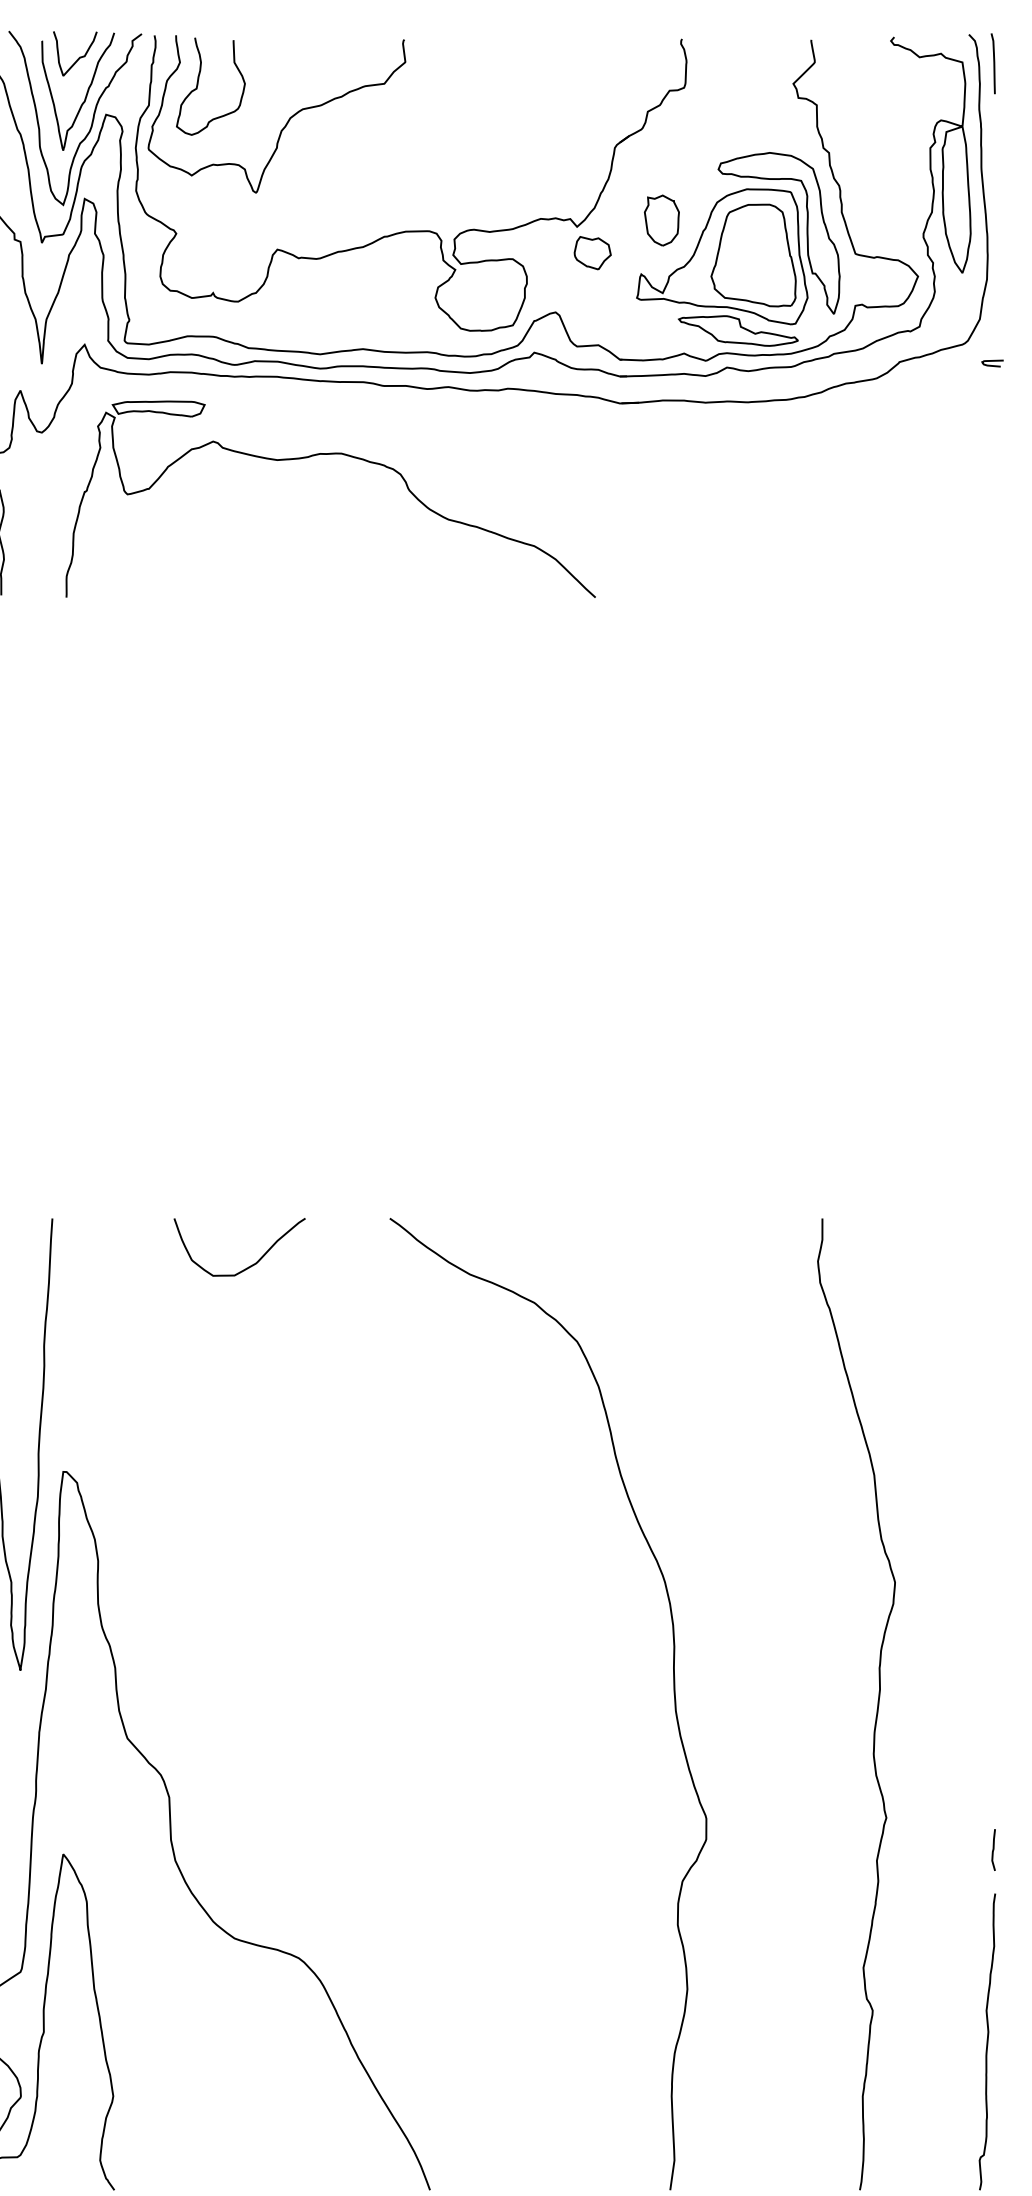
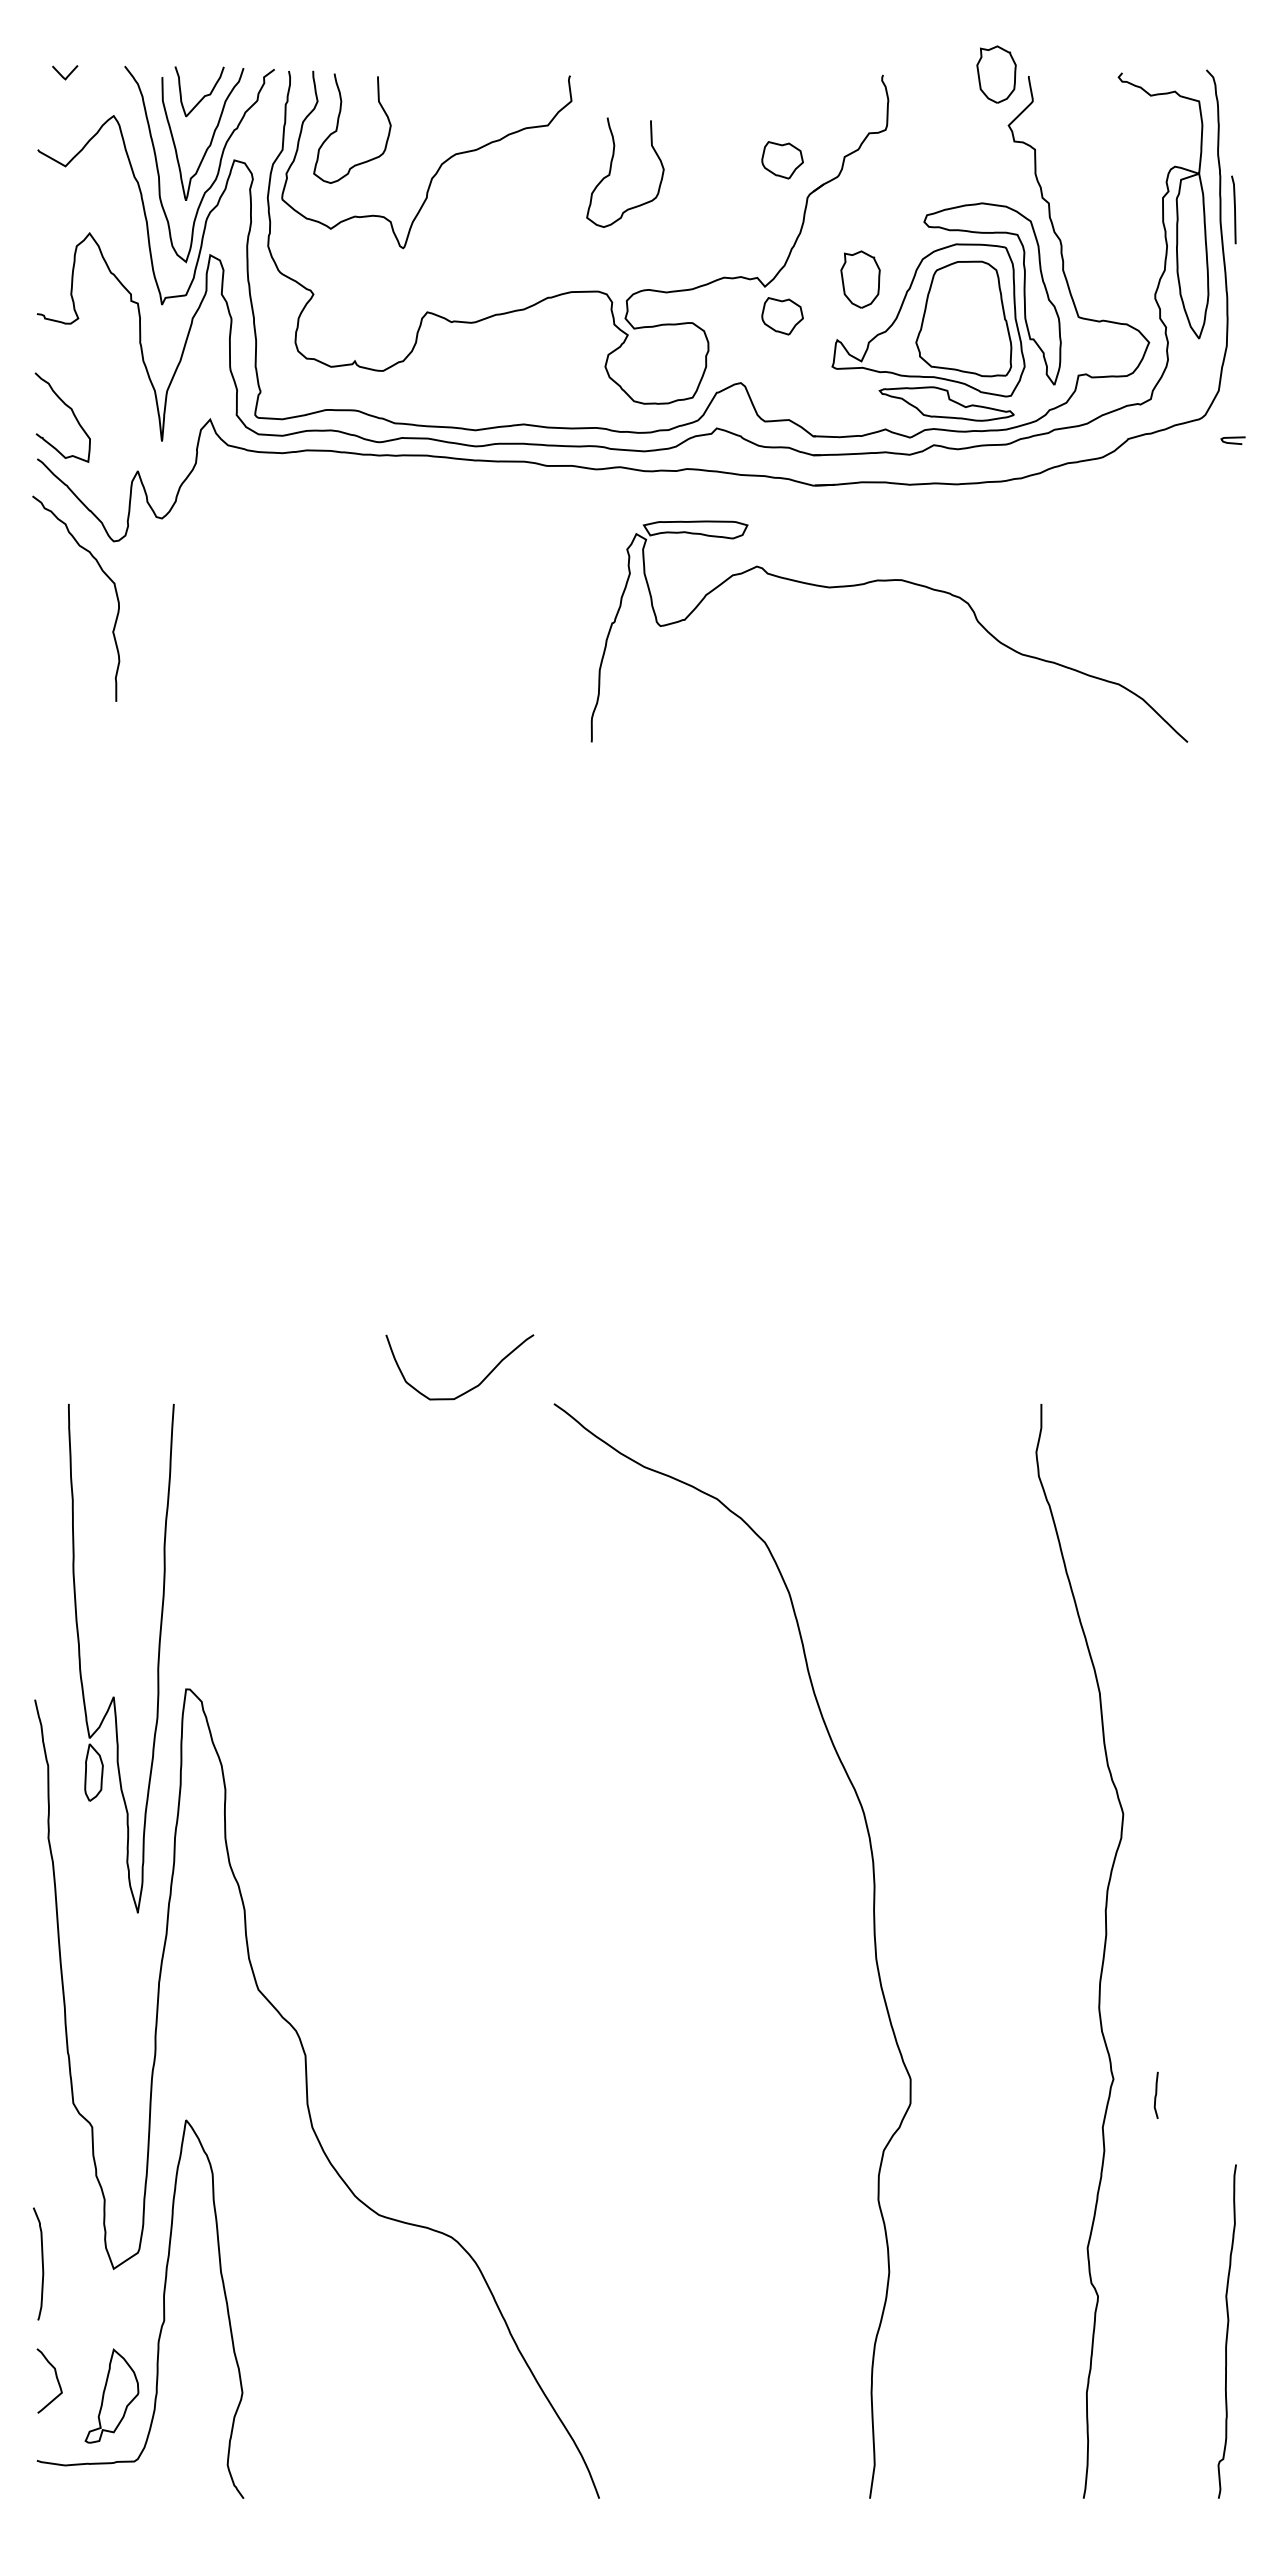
part: (782, 38) -> (996, 74), added
curve: (993, 63) -> (1234, 209), moved
part: (592, 114) -> (782, 160), added
curve: (440, 123) -> (611, 170), added
part: (330, 454) -> (889, 581), moved
curve: (250, 1265) -> (472, 1387), moved
curve: (992, 1849) -> (1155, 2094), moved

